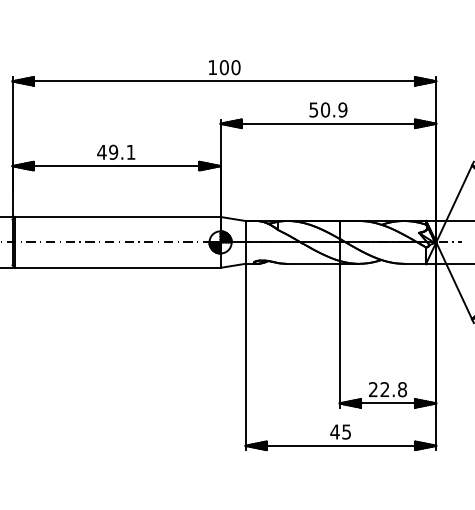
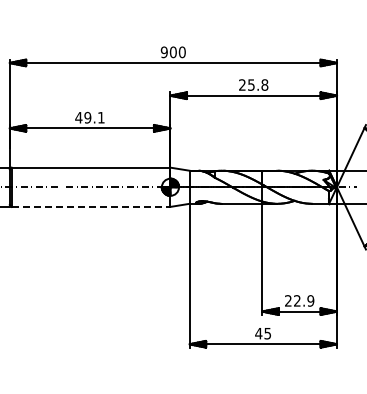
text: (211, 67) -> (163, 52), 100 -> 900
text: (328, 109) -> (253, 84), 50.9 -> 25.8
line: (118, 267) -> (91, 206), solid -> dashed
text: (402, 389) -> (310, 300), 22.8 -> 22.9

